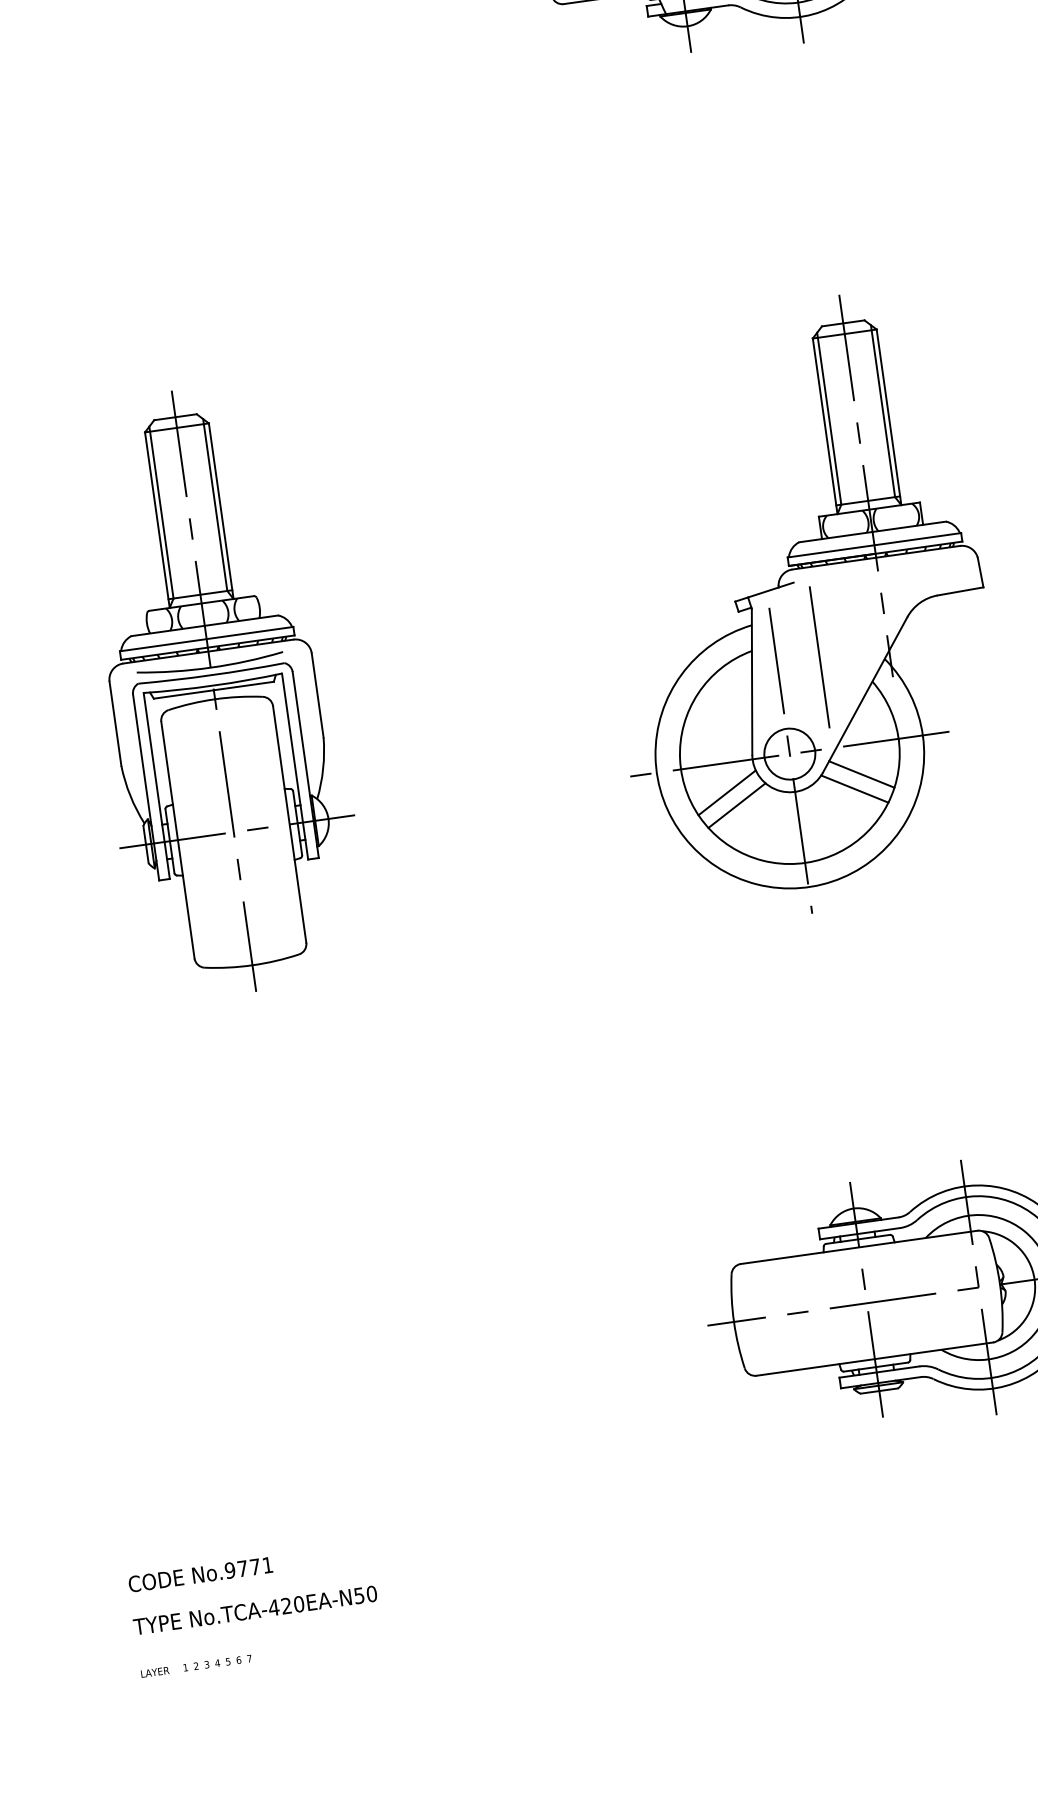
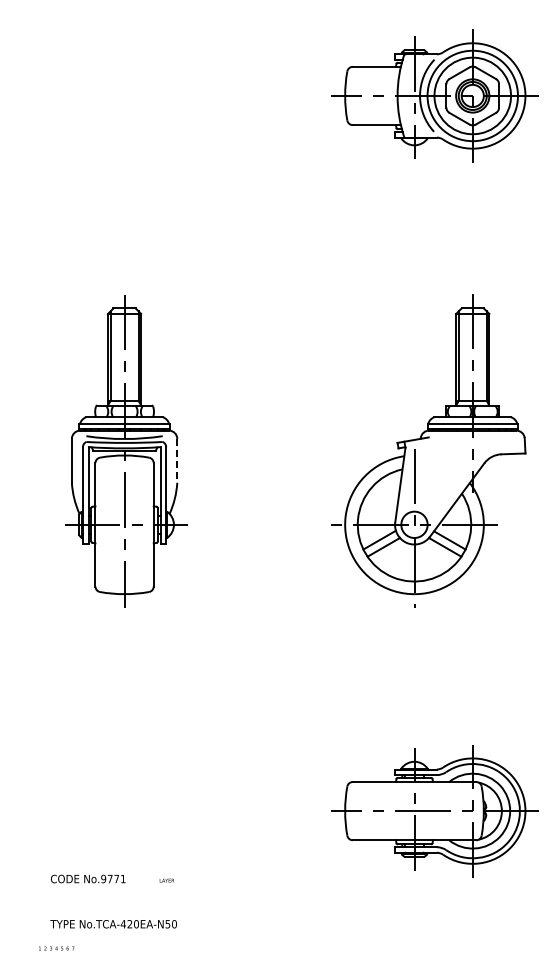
line: (819, 657) -> (436, 477), removed
line: (317, 694) -> (177, 460), solid -> dashed
text: (200, 1573) -> (88, 878), moved
text: (255, 1610) -> (113, 924), moved
text: (154, 1672) -> (166, 880), moved

